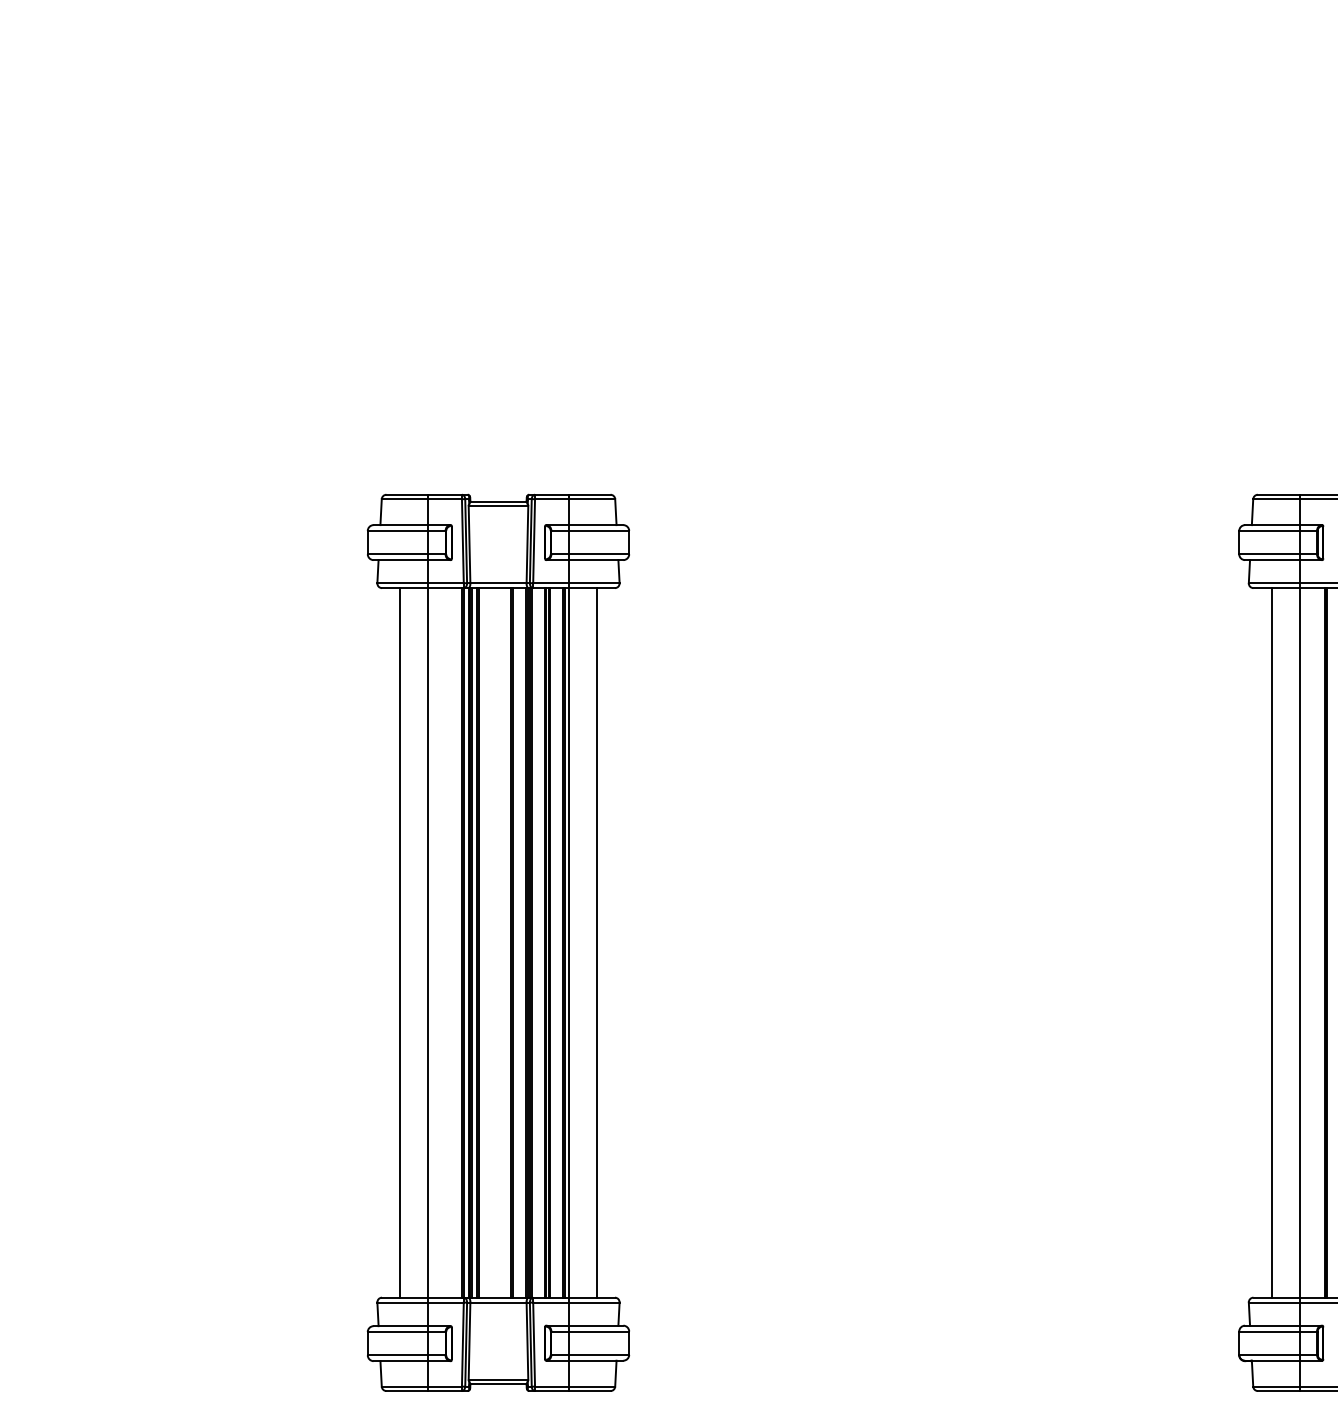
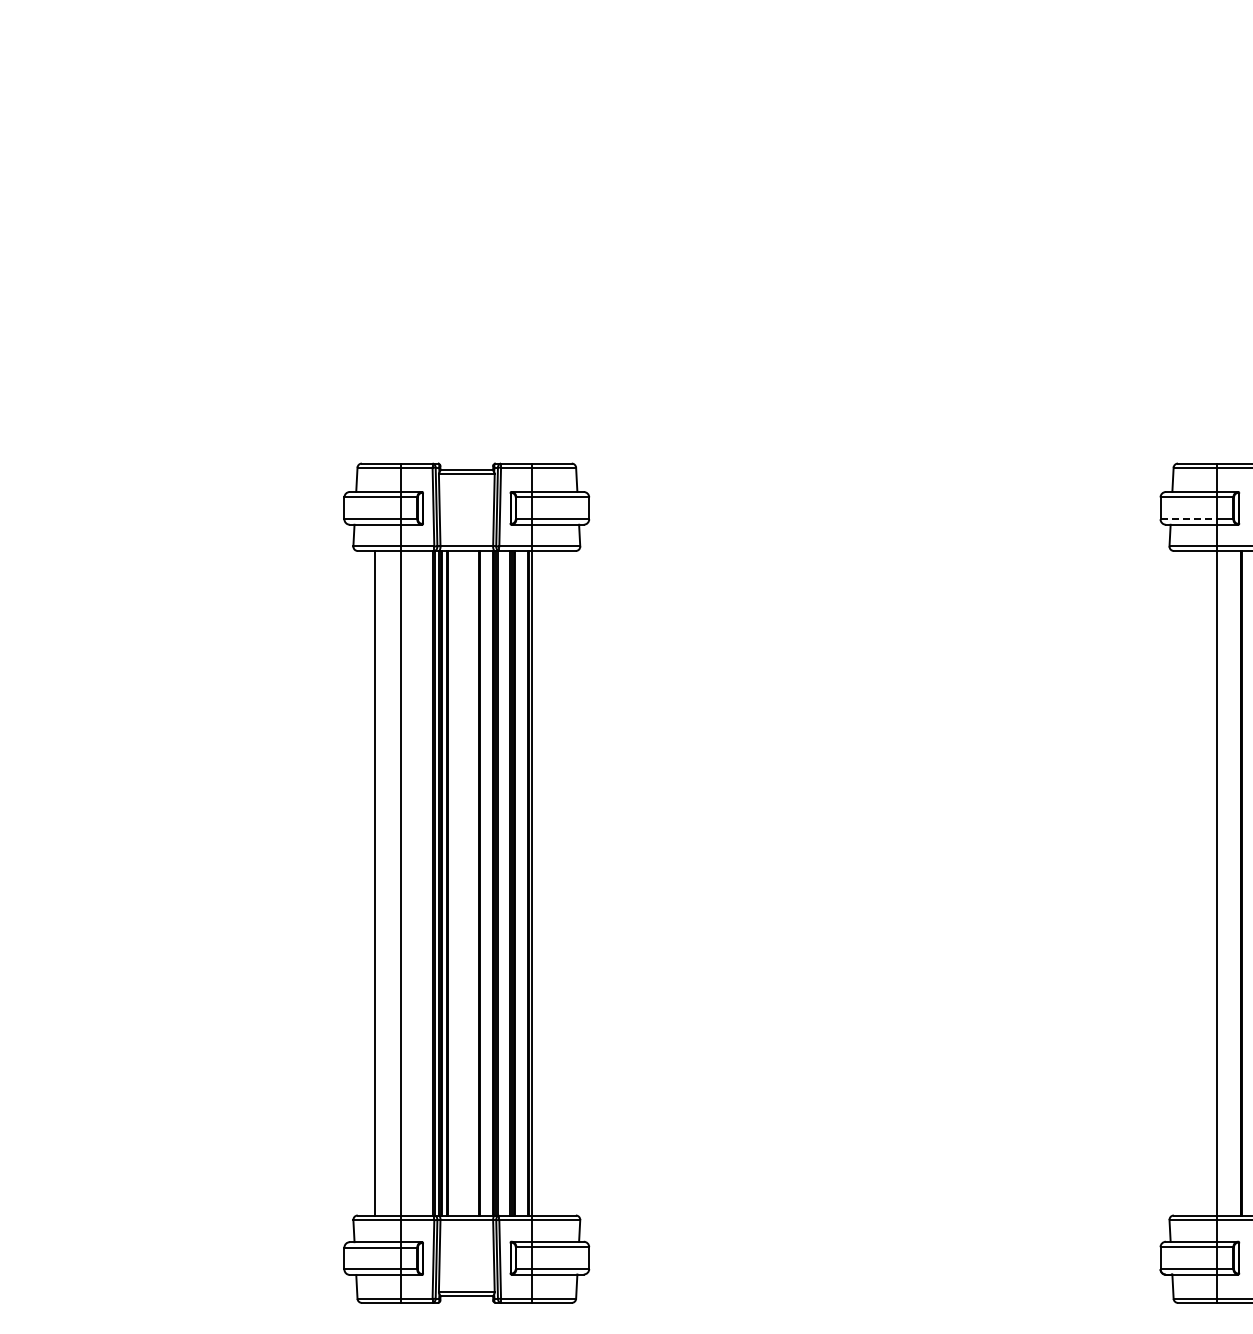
line: (1270, 554) -> (1189, 519), solid -> dashed
line: (596, 943) -> (558, 883), removed
line: (1272, 943) -> (1191, 883), removed

